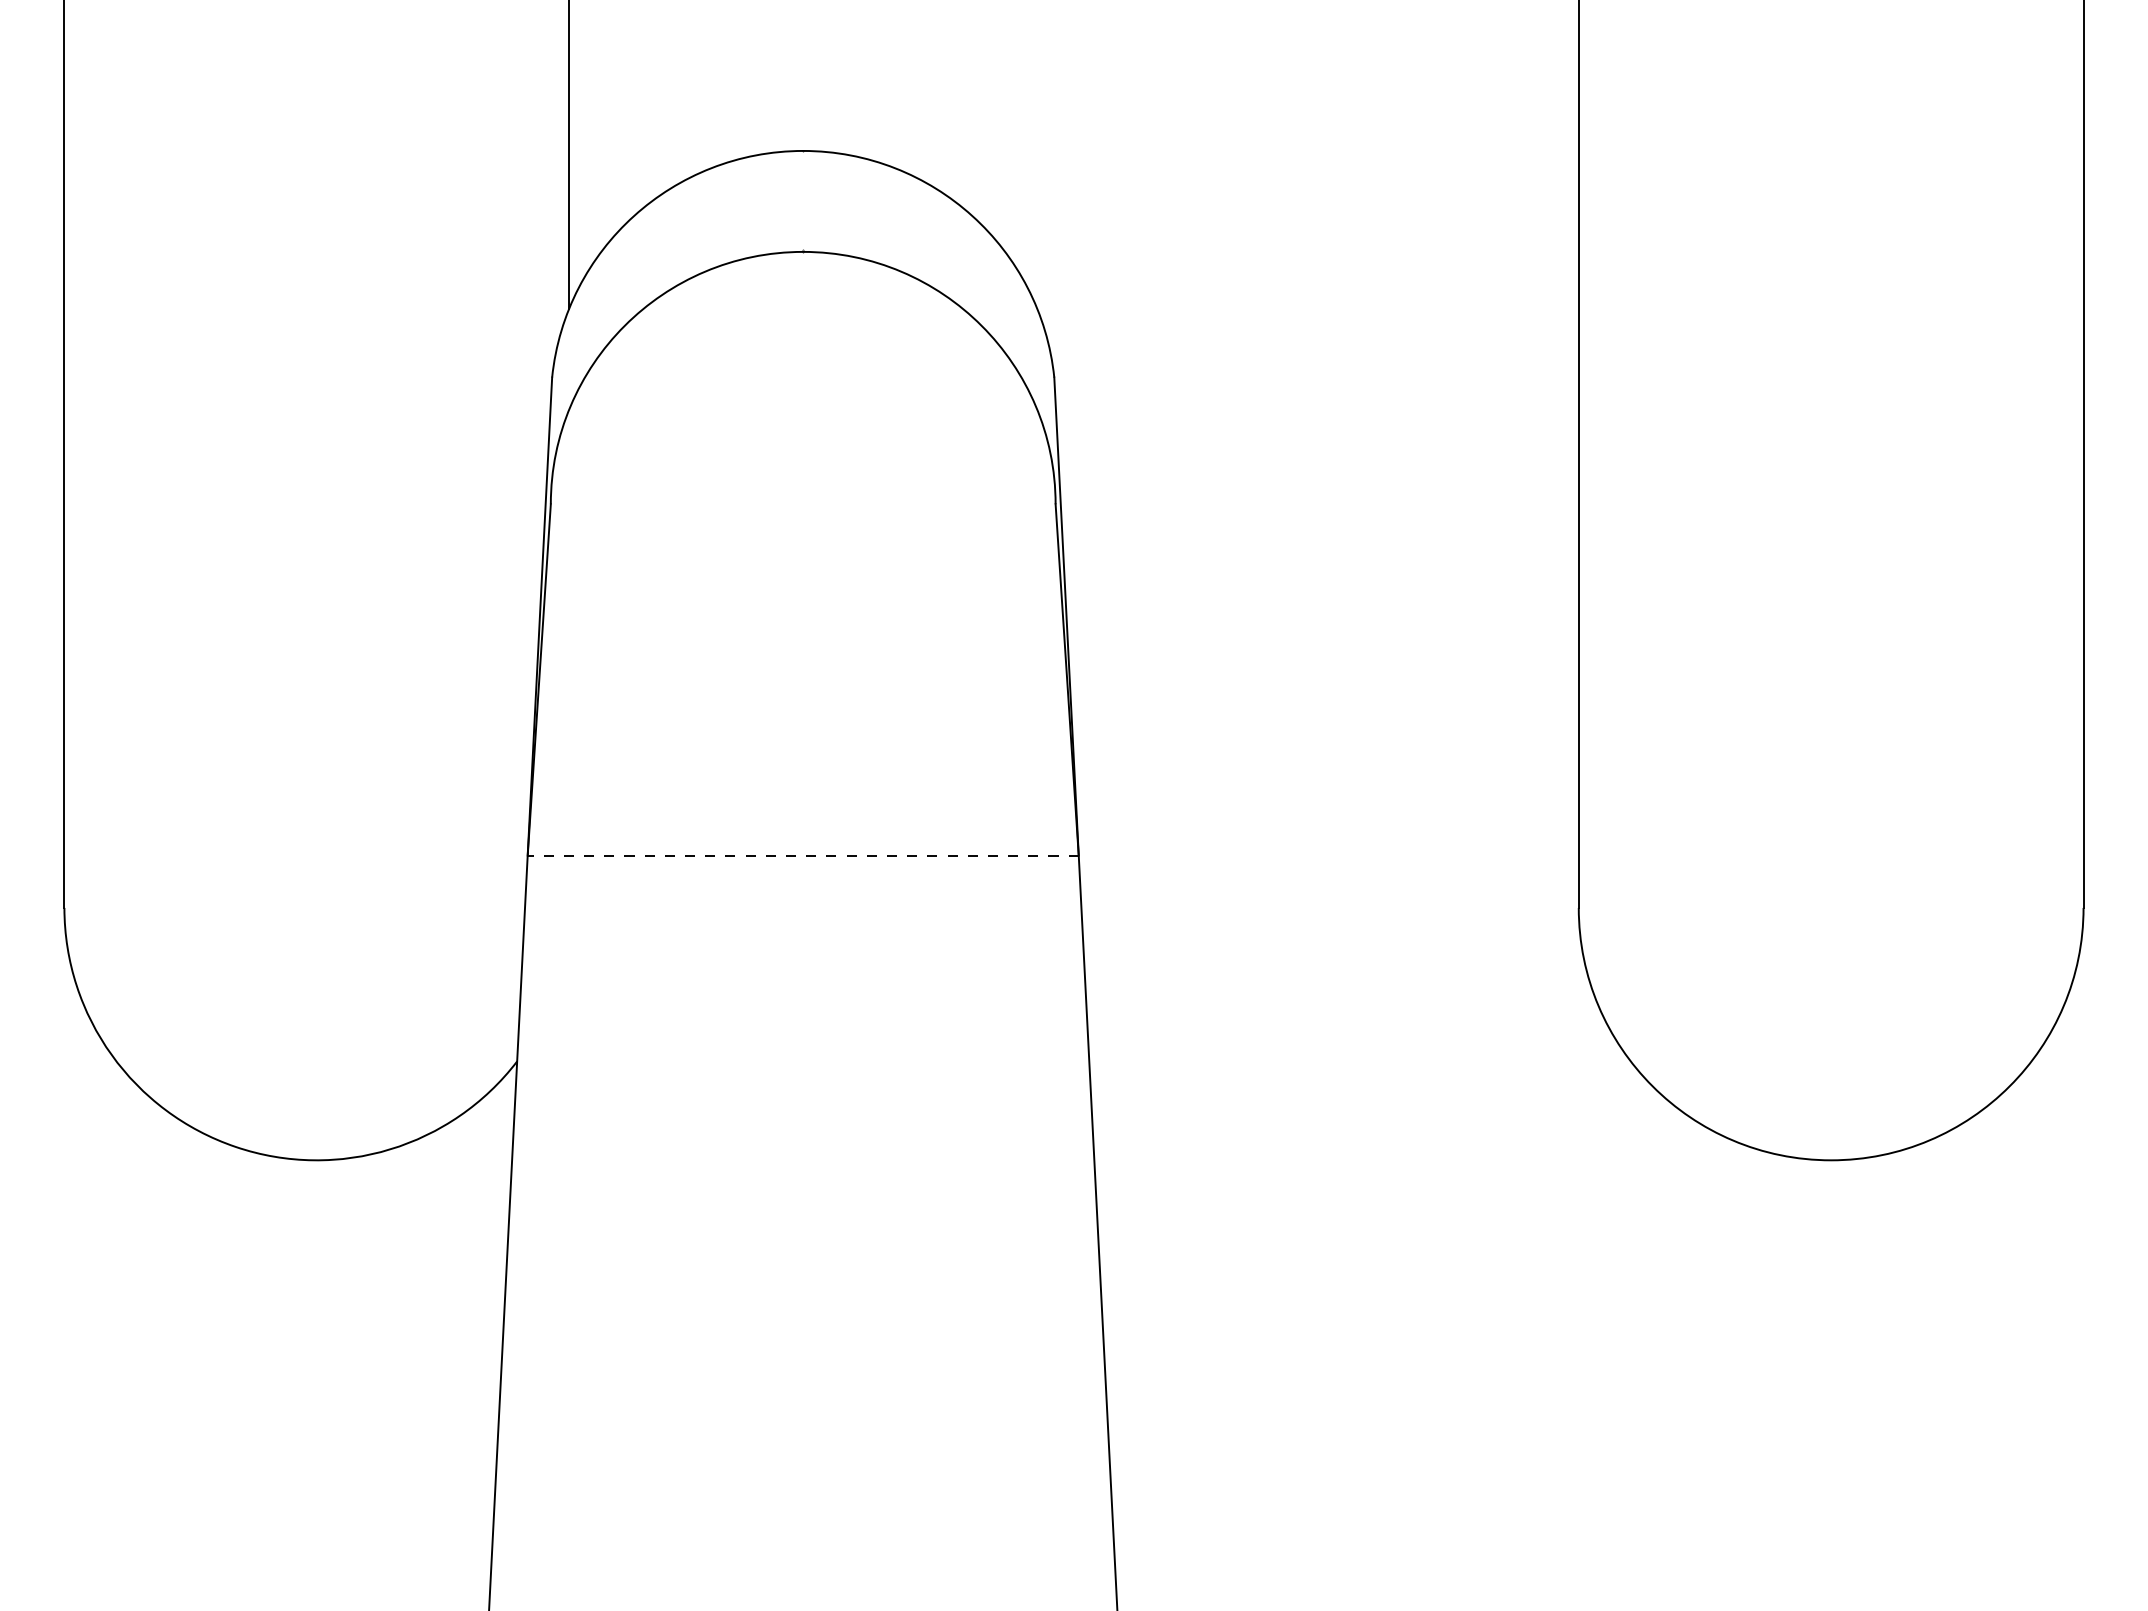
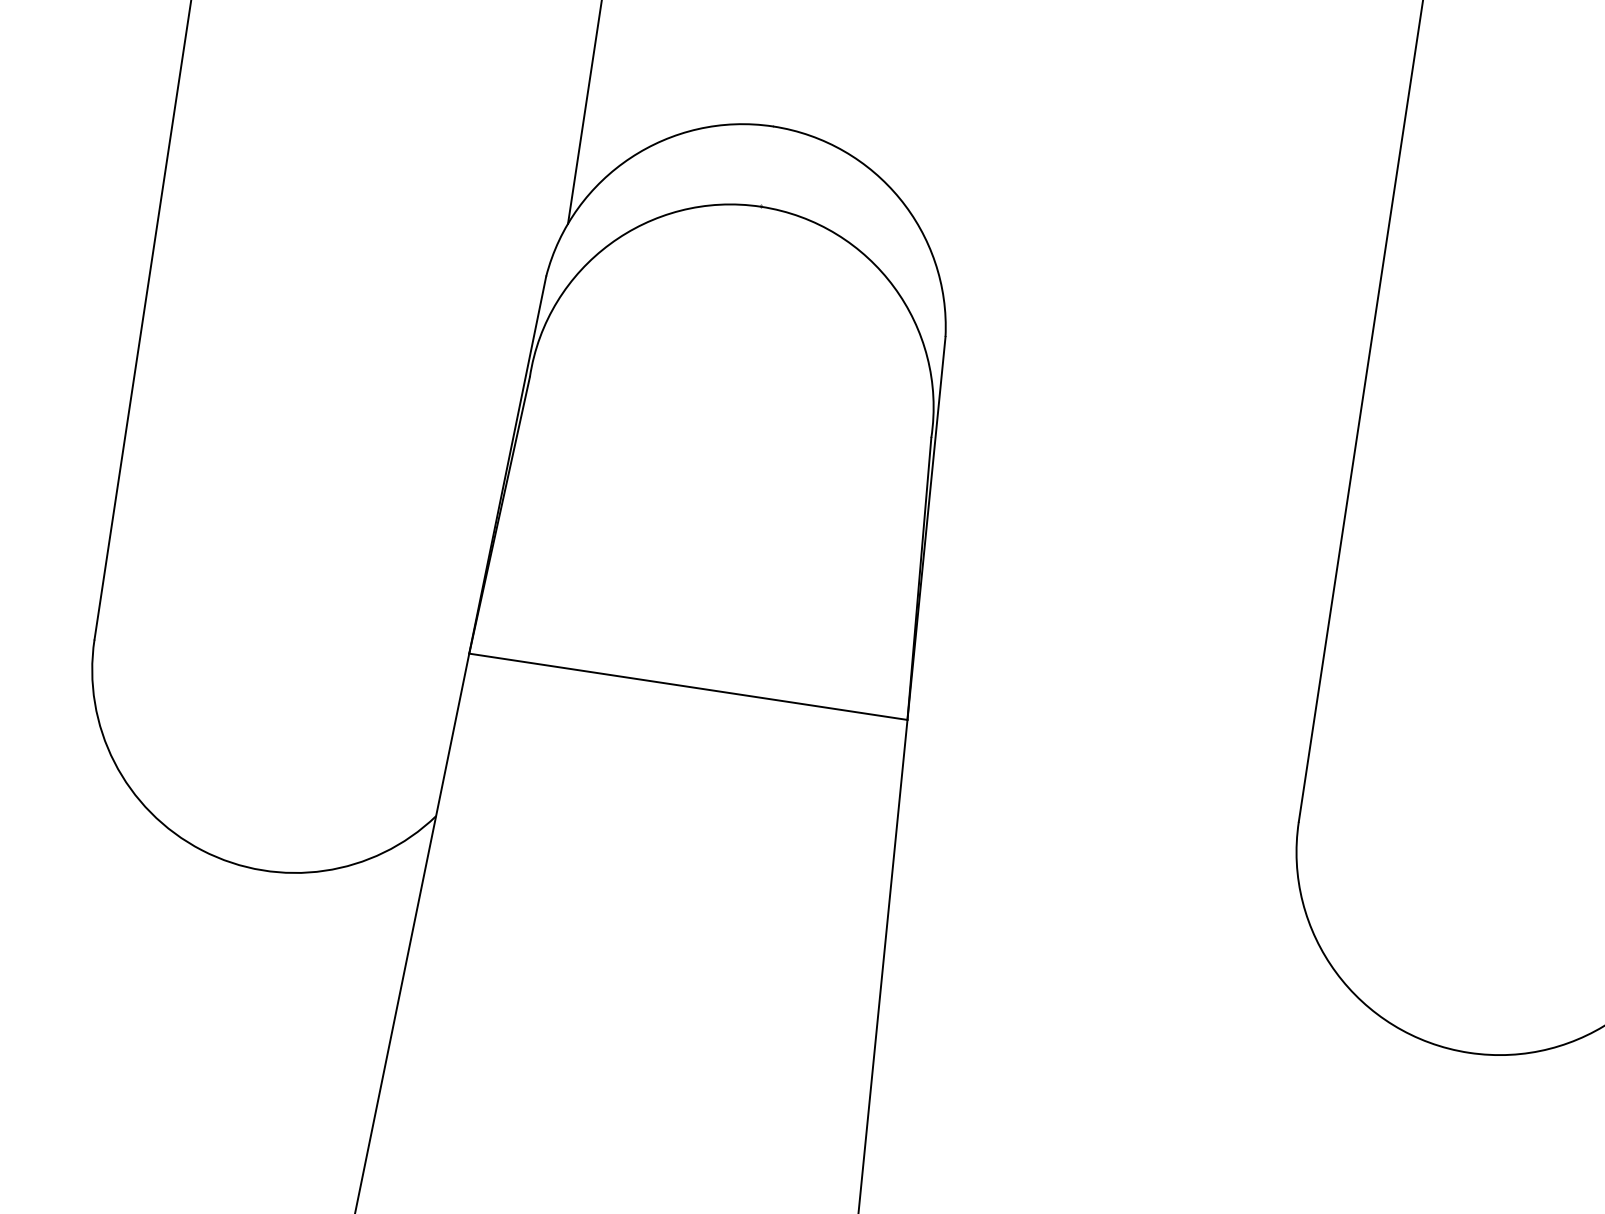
line: (803, 855) -> (688, 686), dashed -> solid

